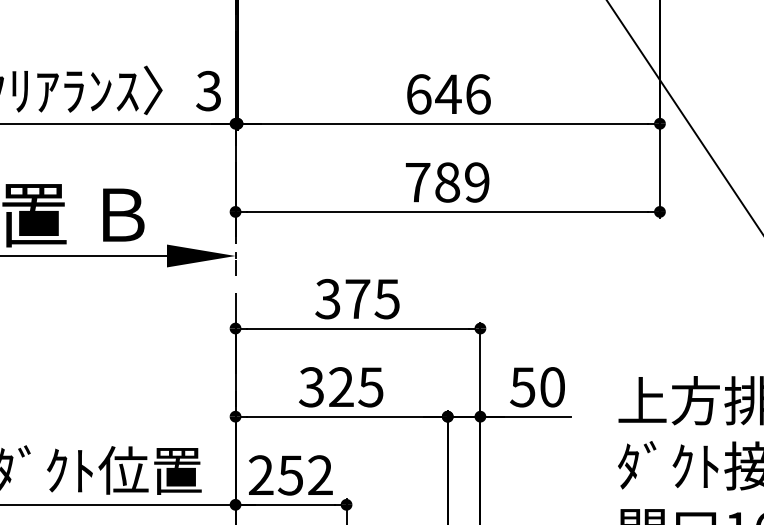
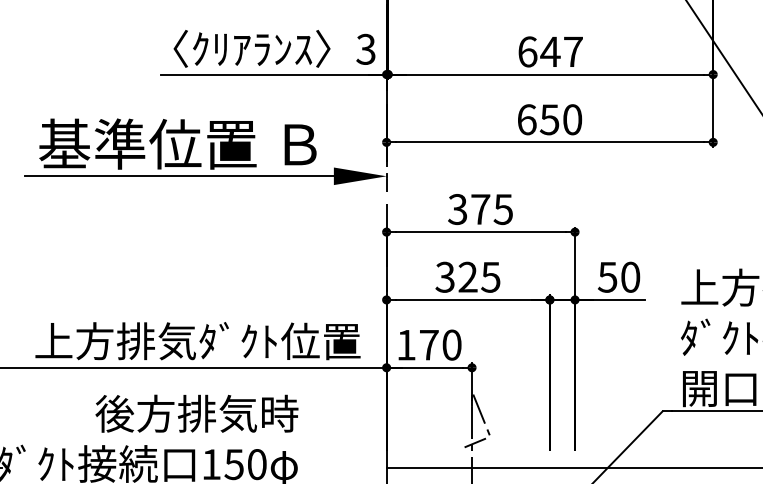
text: (478, 93) -> (573, 51), 646 -> 647
text: (447, 182) -> (549, 119), 789 -> 650
text: (291, 474) -> (429, 344), 252 -> 170

